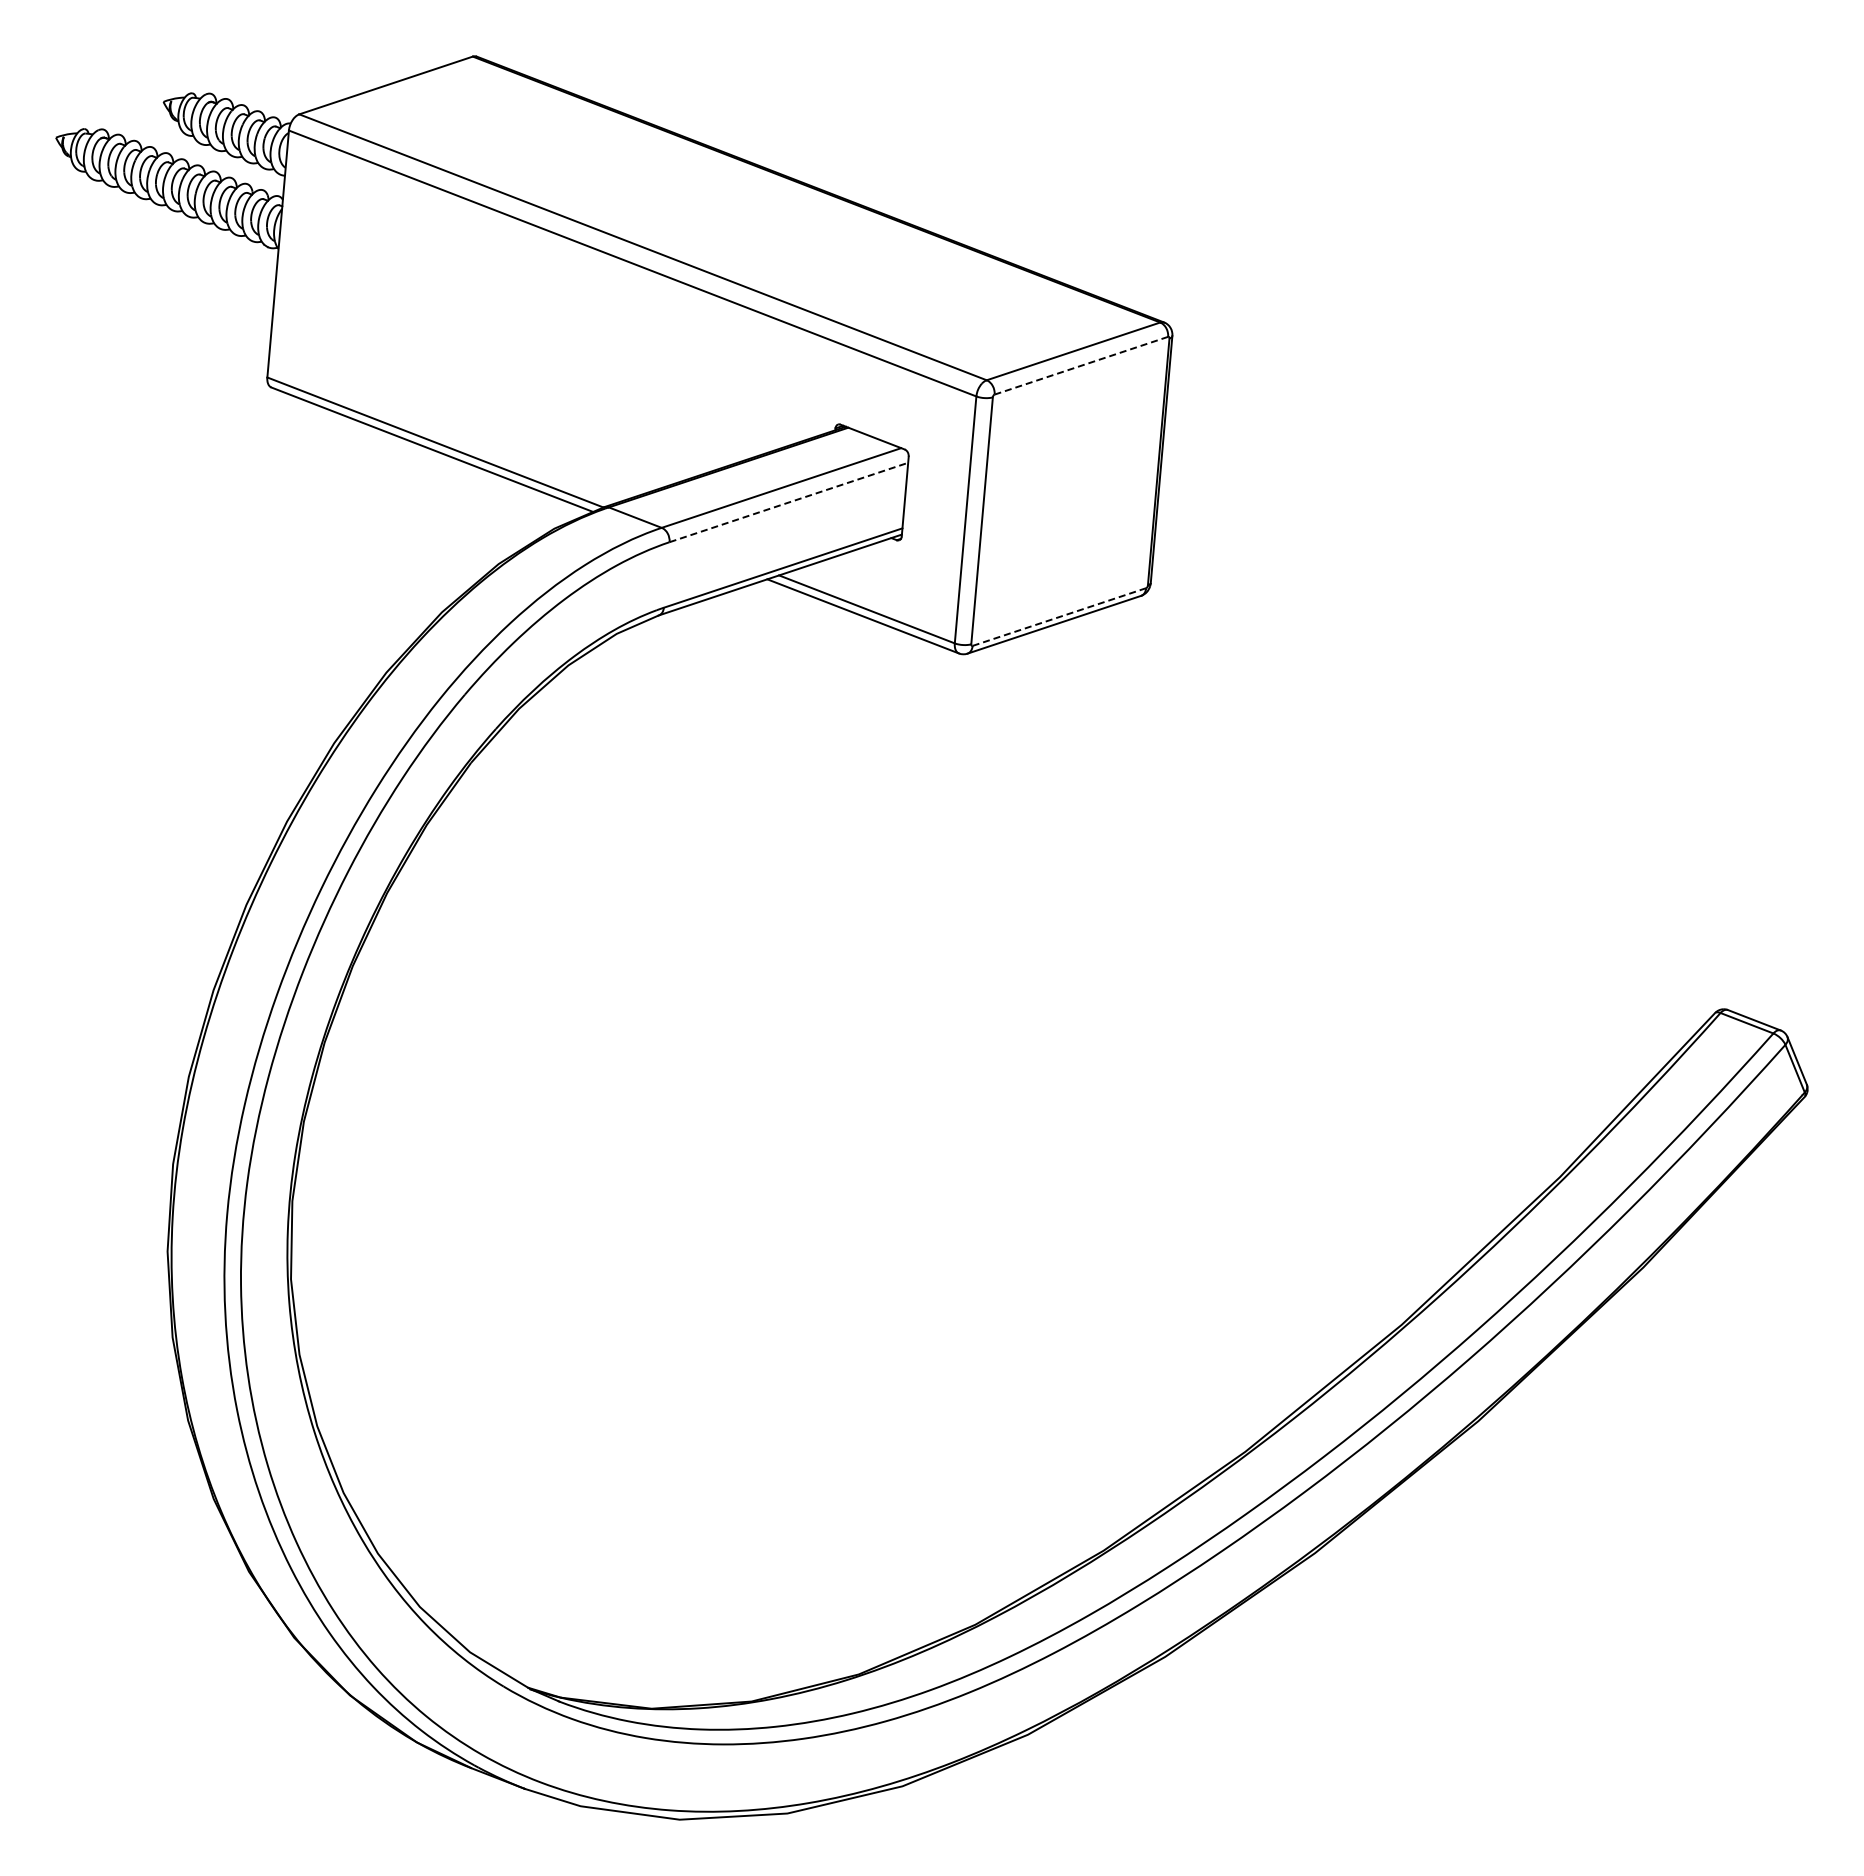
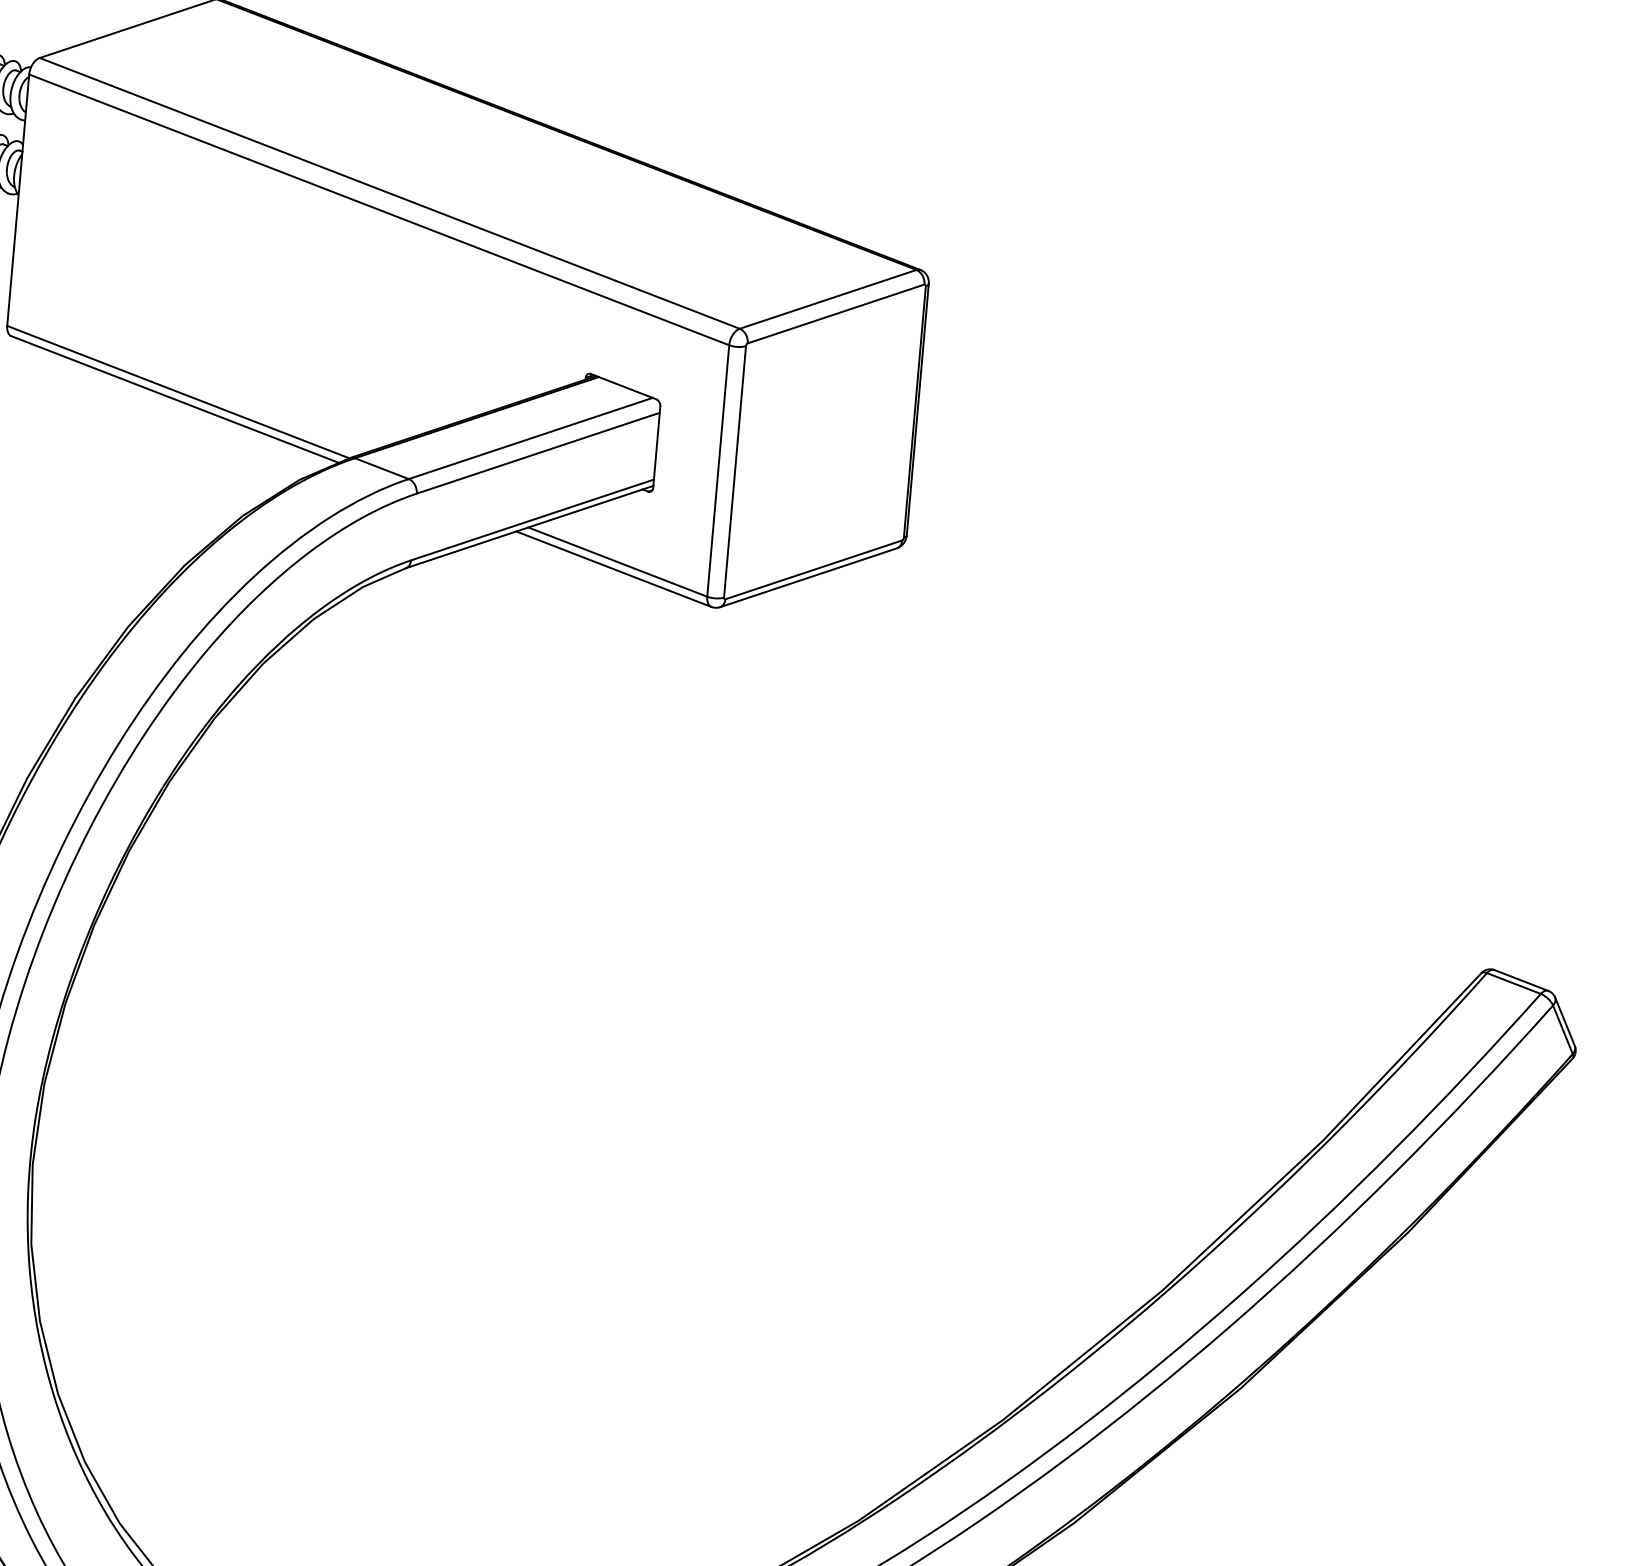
line: (1080, 365) -> (835, 313), dashed -> solid
line: (788, 502) -> (537, 453), dashed -> solid
line: (1059, 616) -> (813, 569), dashed -> solid

